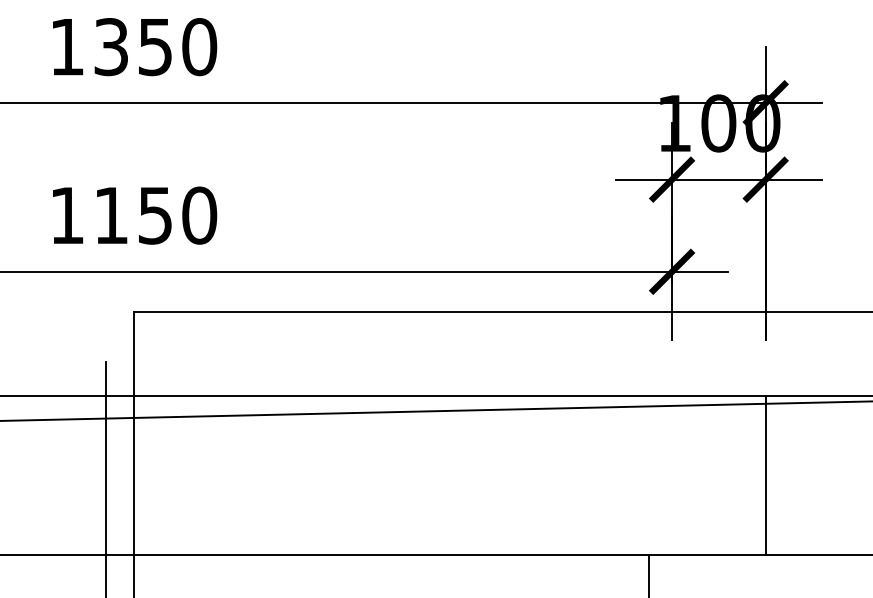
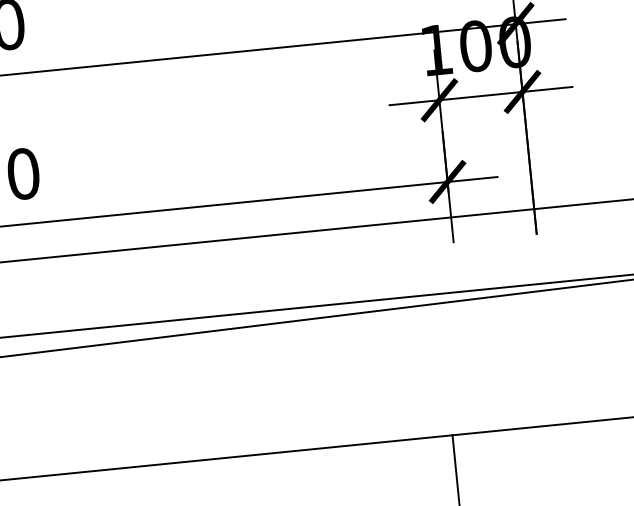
line: (765, 475) -> (548, 354), removed

